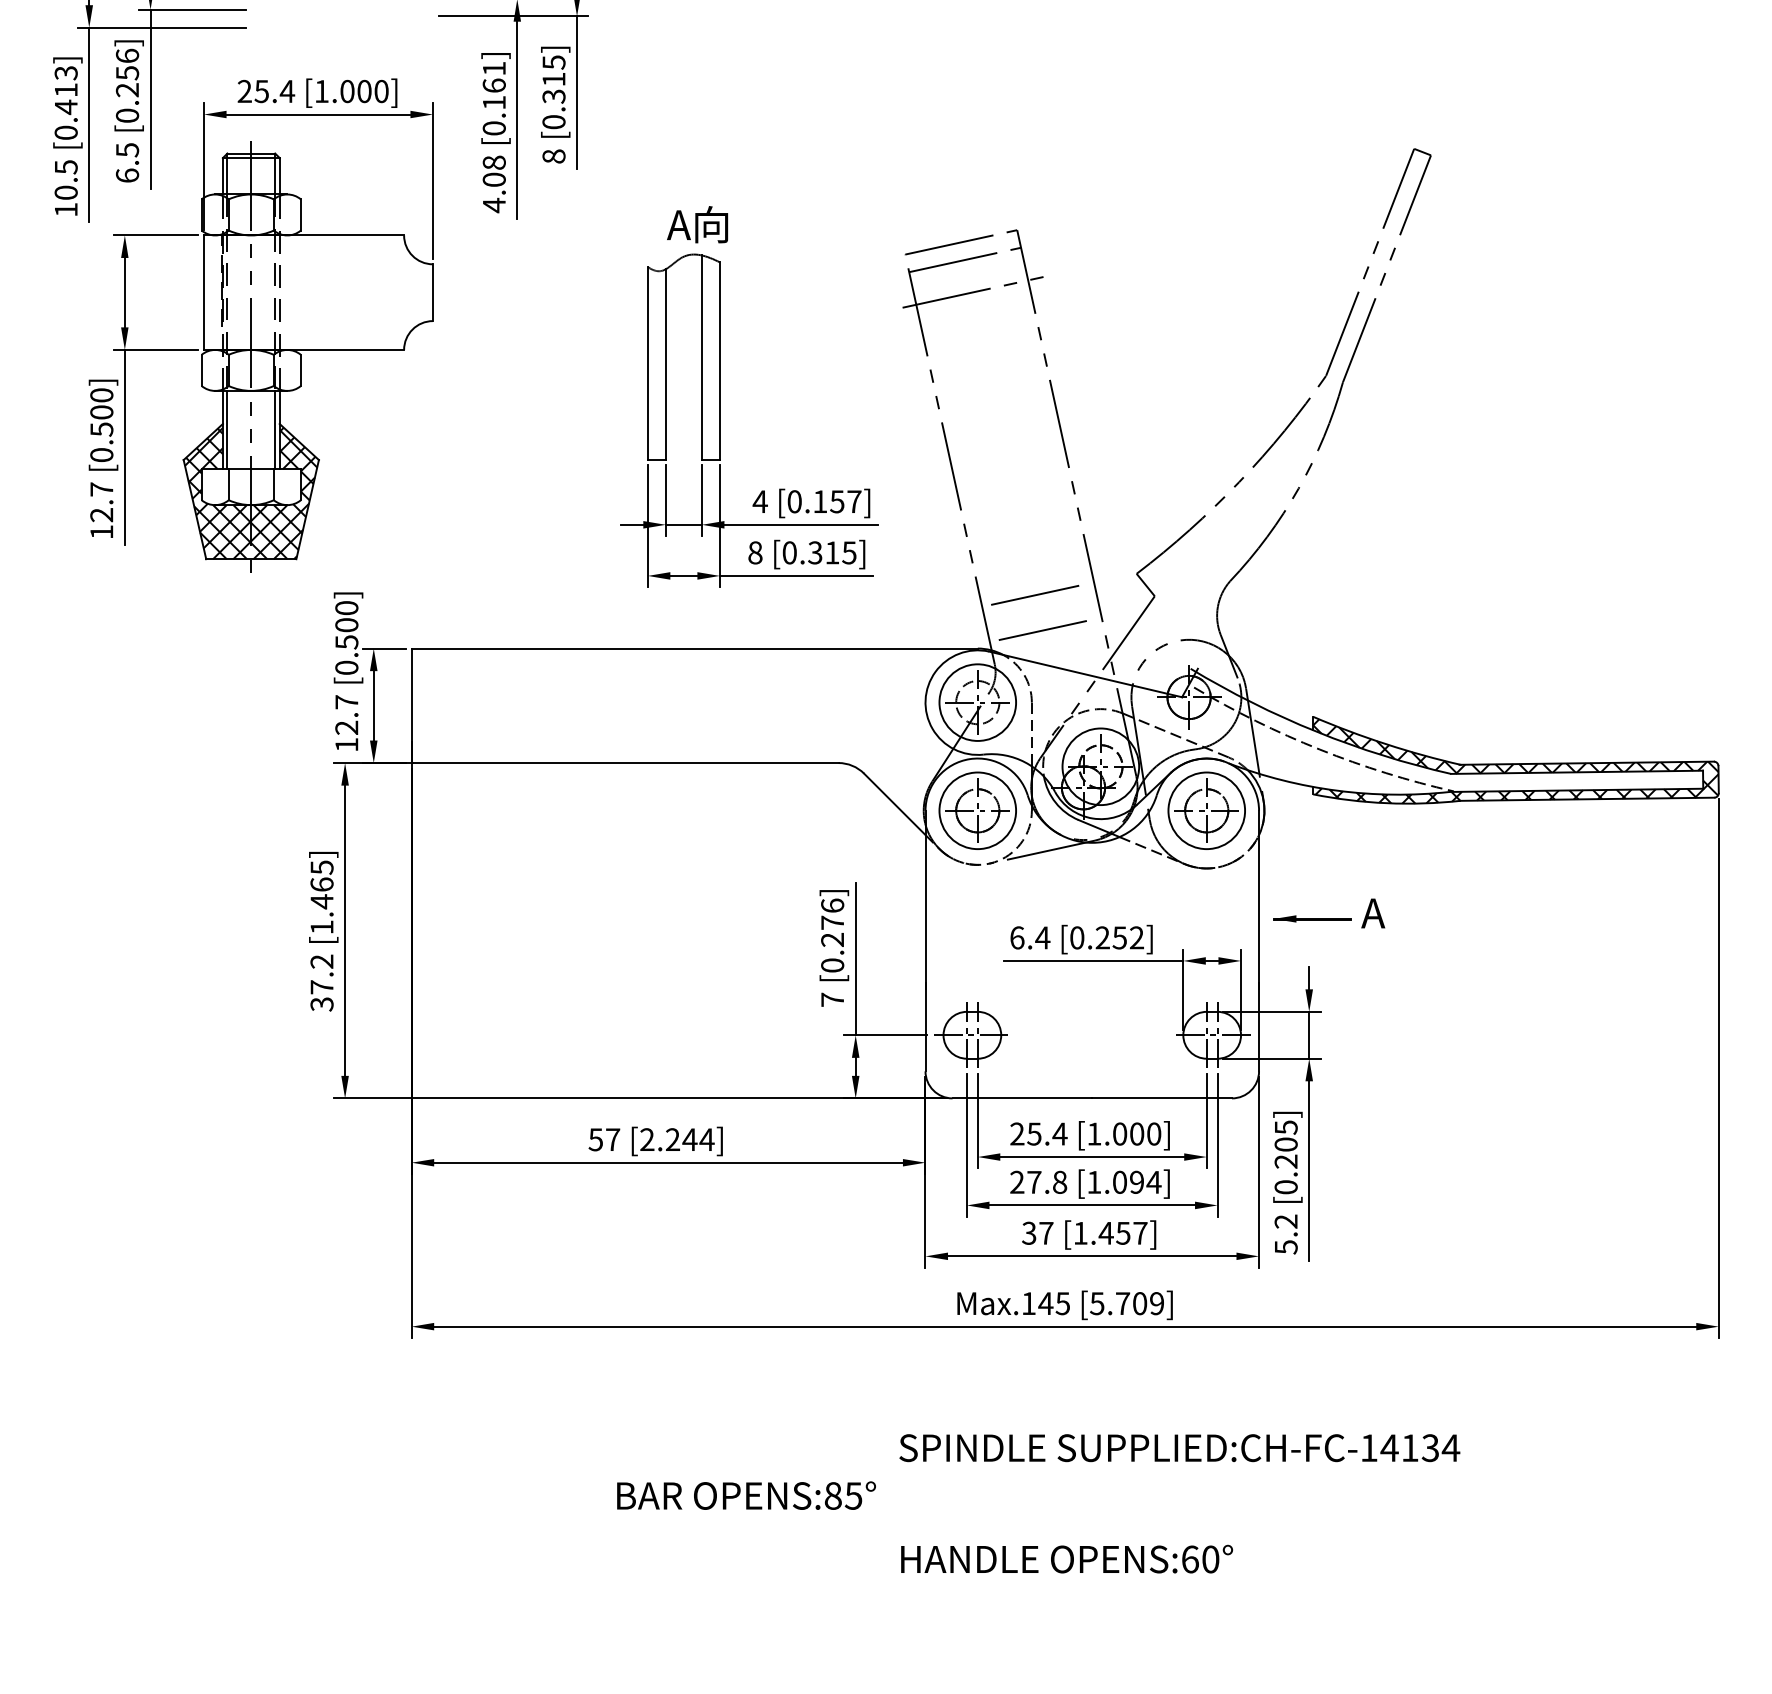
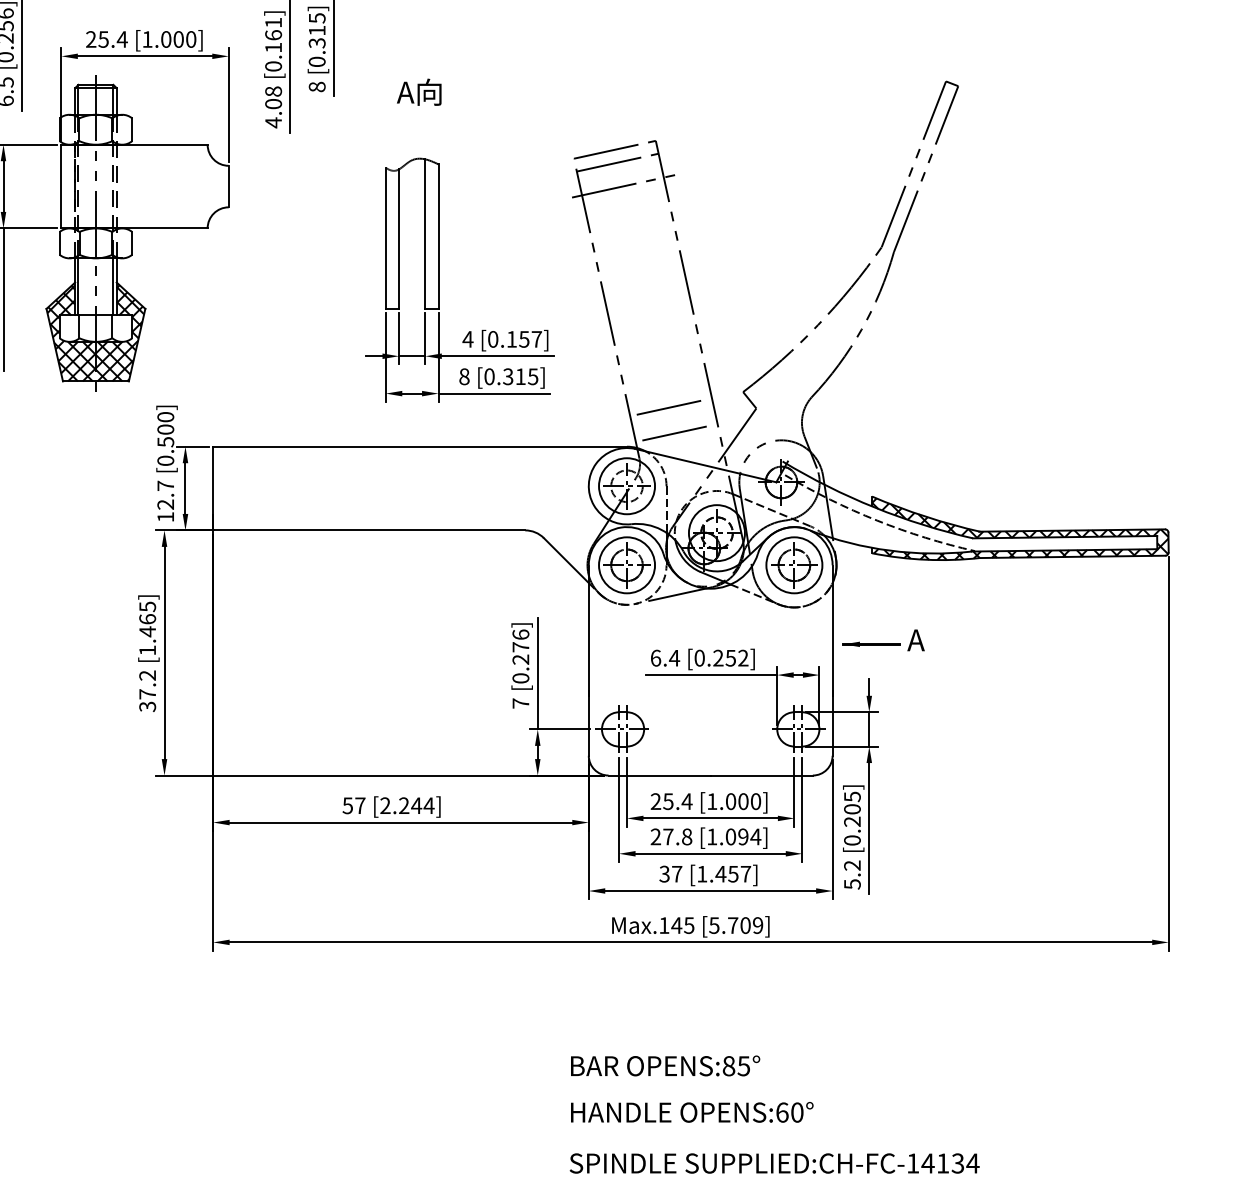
text: (697, 224) -> (419, 92), moved
text: (1179, 1448) -> (774, 1163), moved
text: (746, 1495) -> (665, 1065), moved

